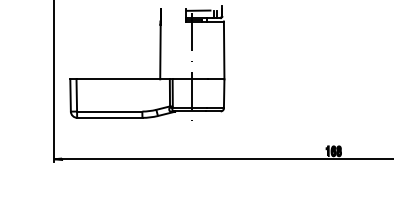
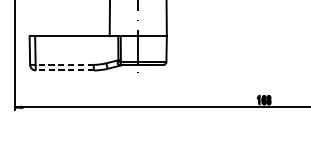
line: (109, 111) -> (64, 64), solid -> dashed
line: (109, 117) -> (64, 70), solid -> dashed

